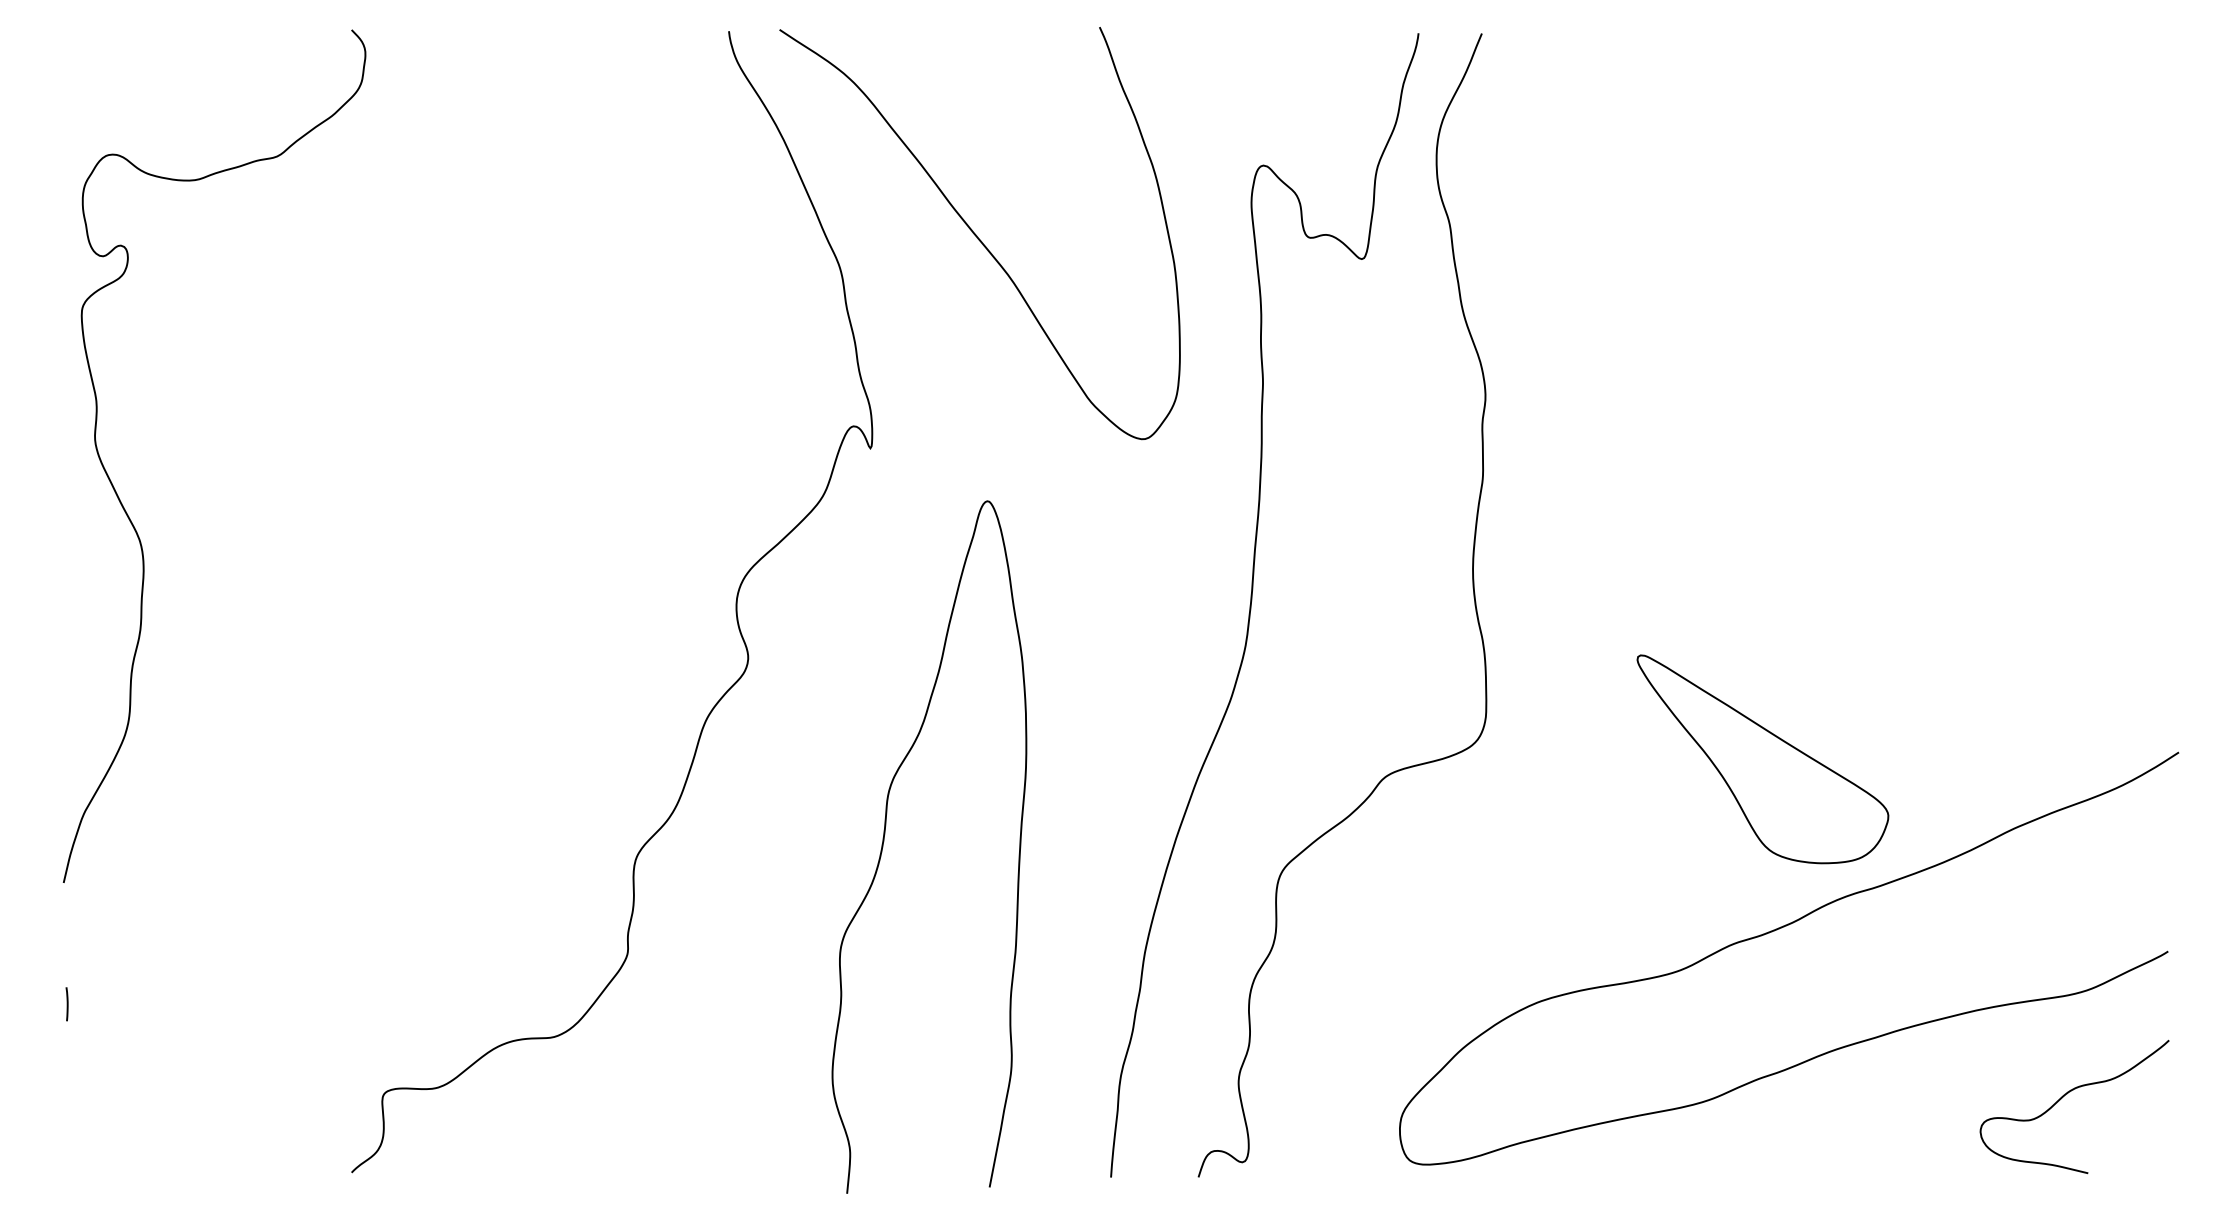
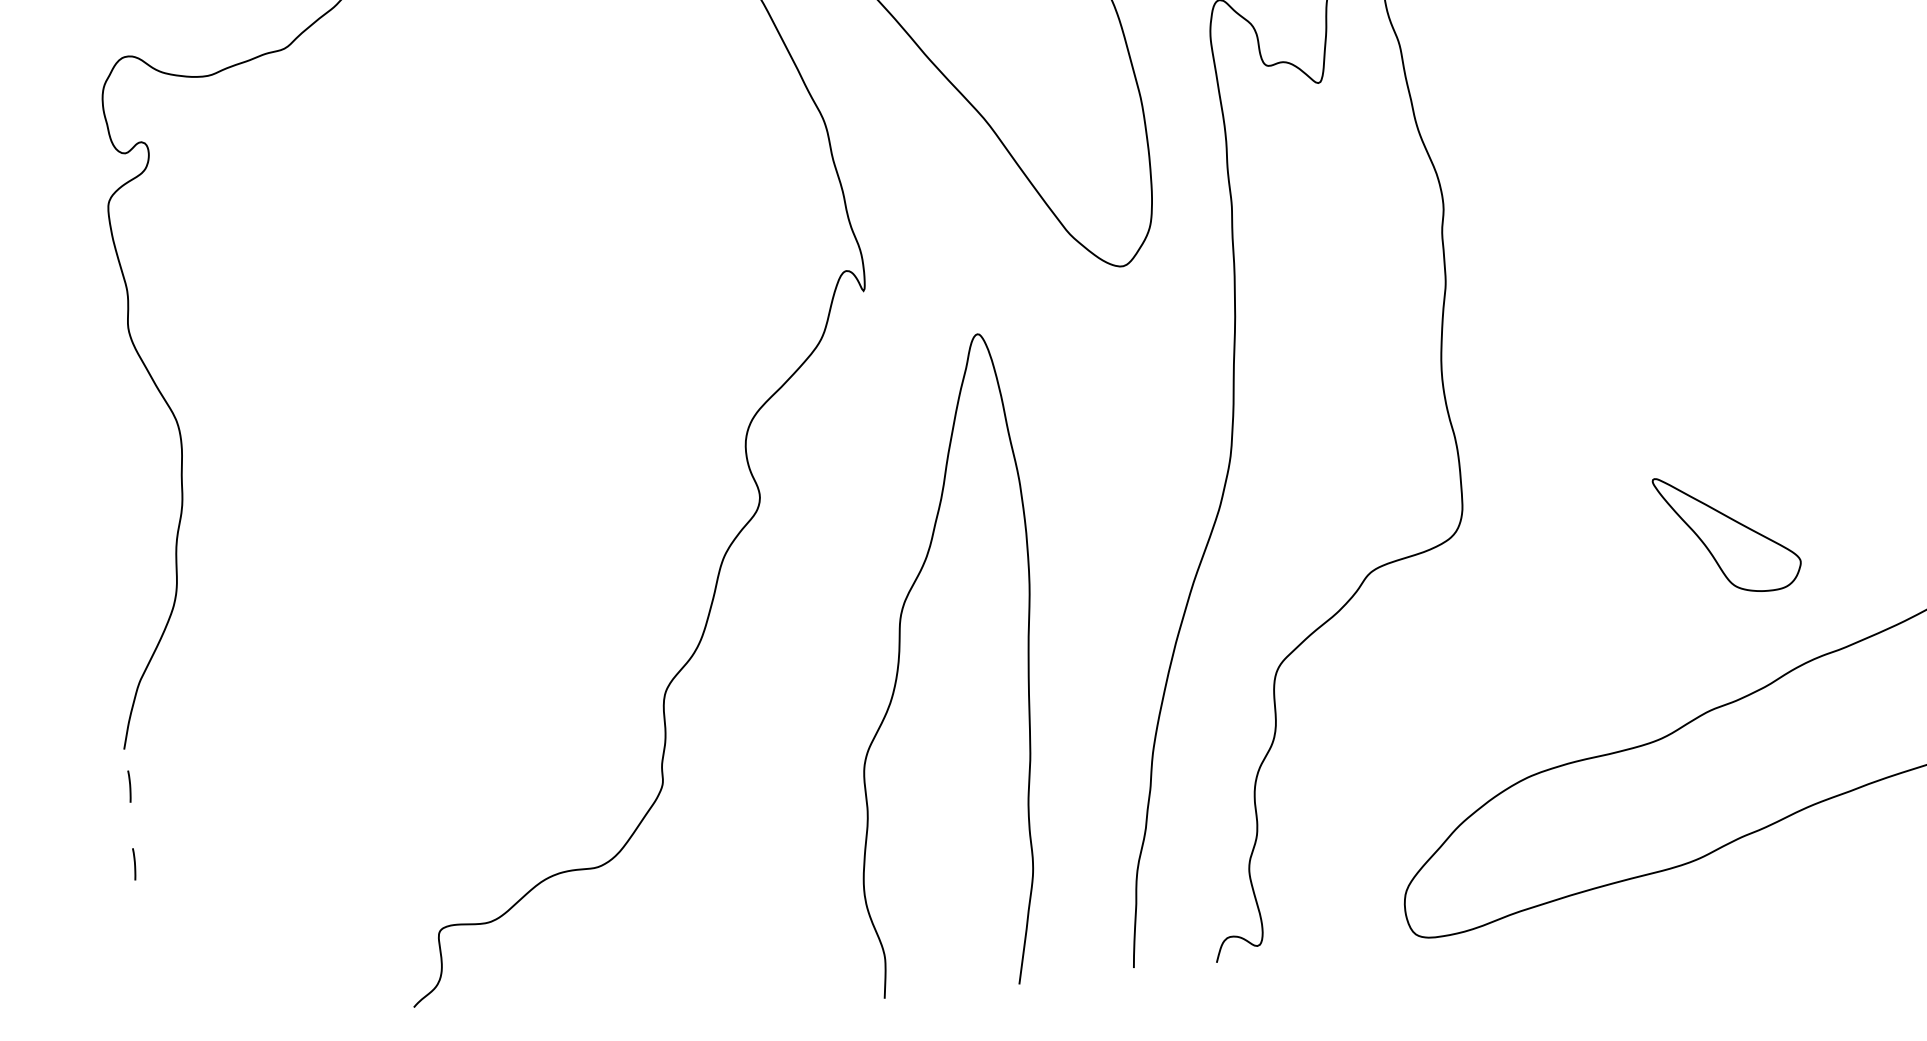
part: (1762, 759) -> (1727, 534), size x0.6
line: (66, 922) -> (129, 786), added

